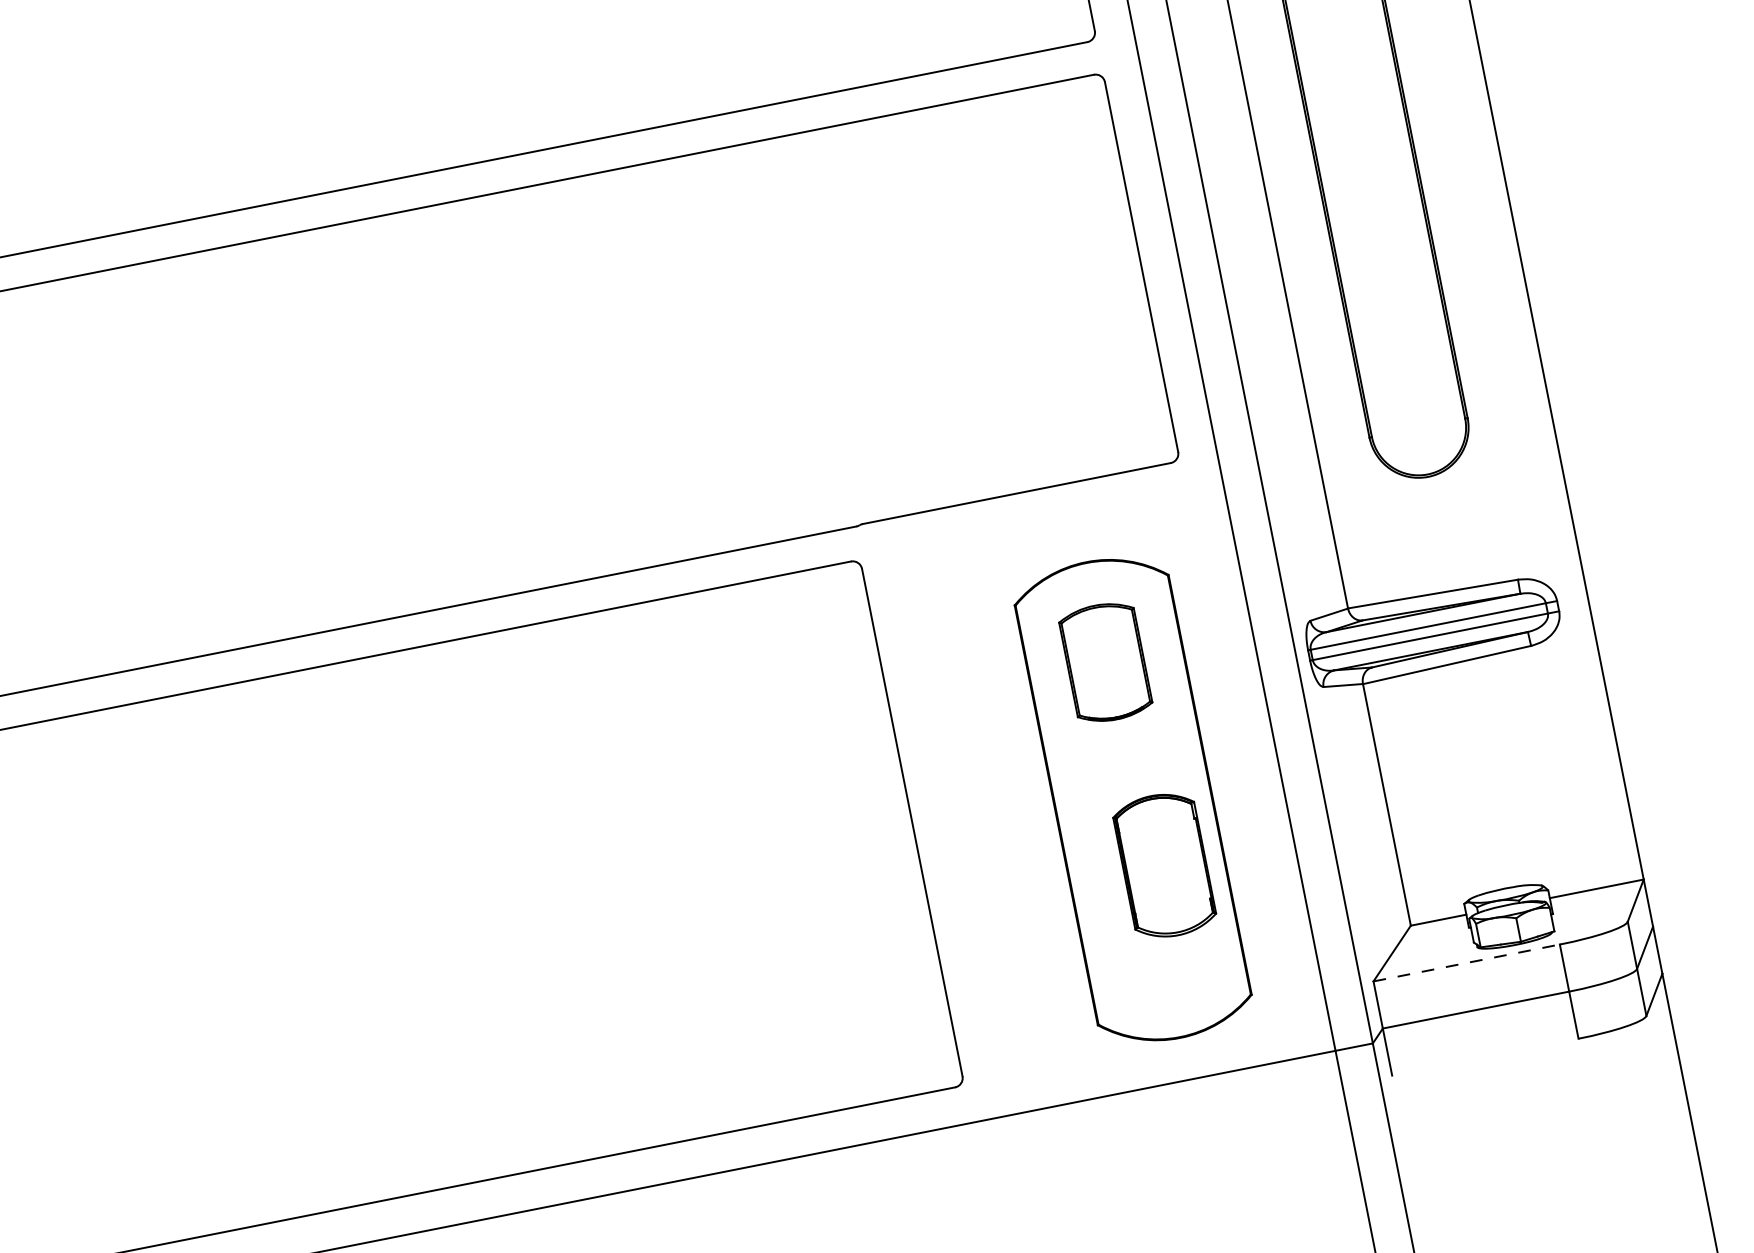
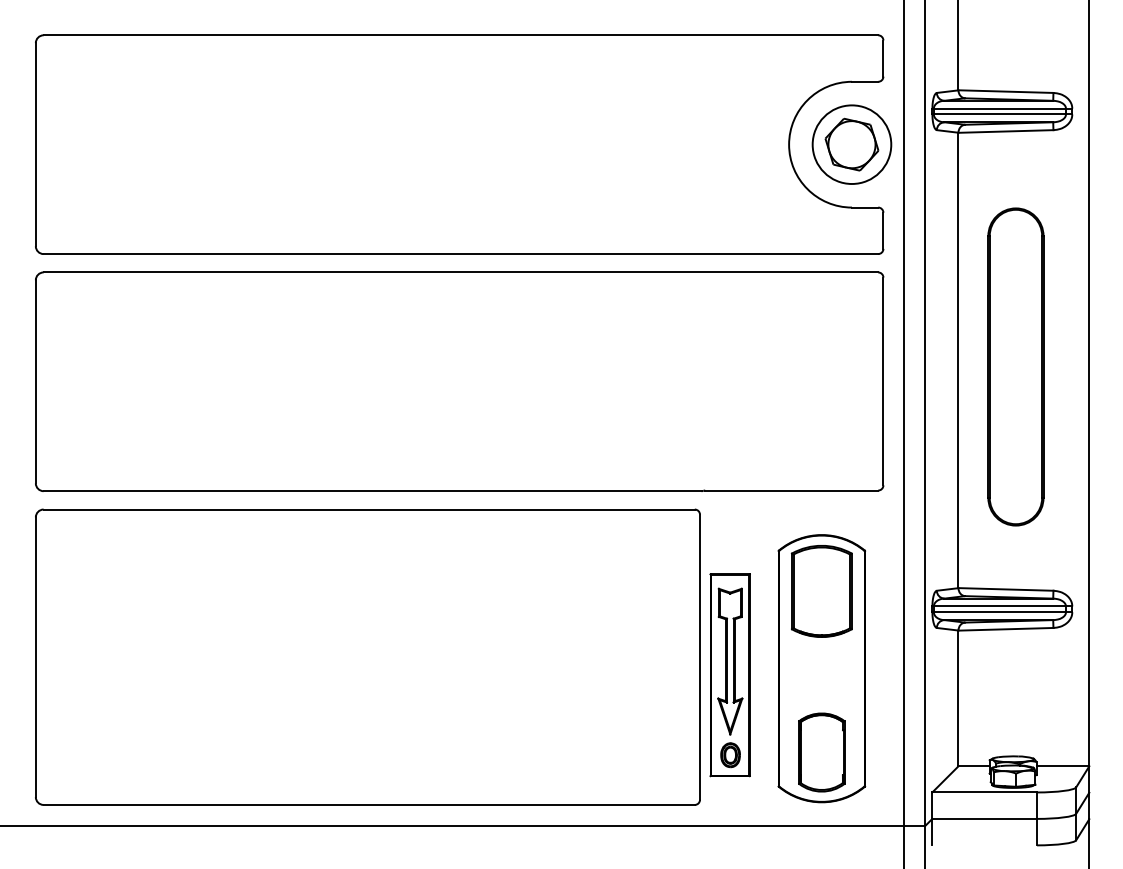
part: (1105, 662) -> (821, 591), size x1.43
part: (971, 844) -> (729, 675), added
part: (1164, 865) -> (821, 752), moved
line: (1468, 962) -> (985, 792), dashed -> solid

